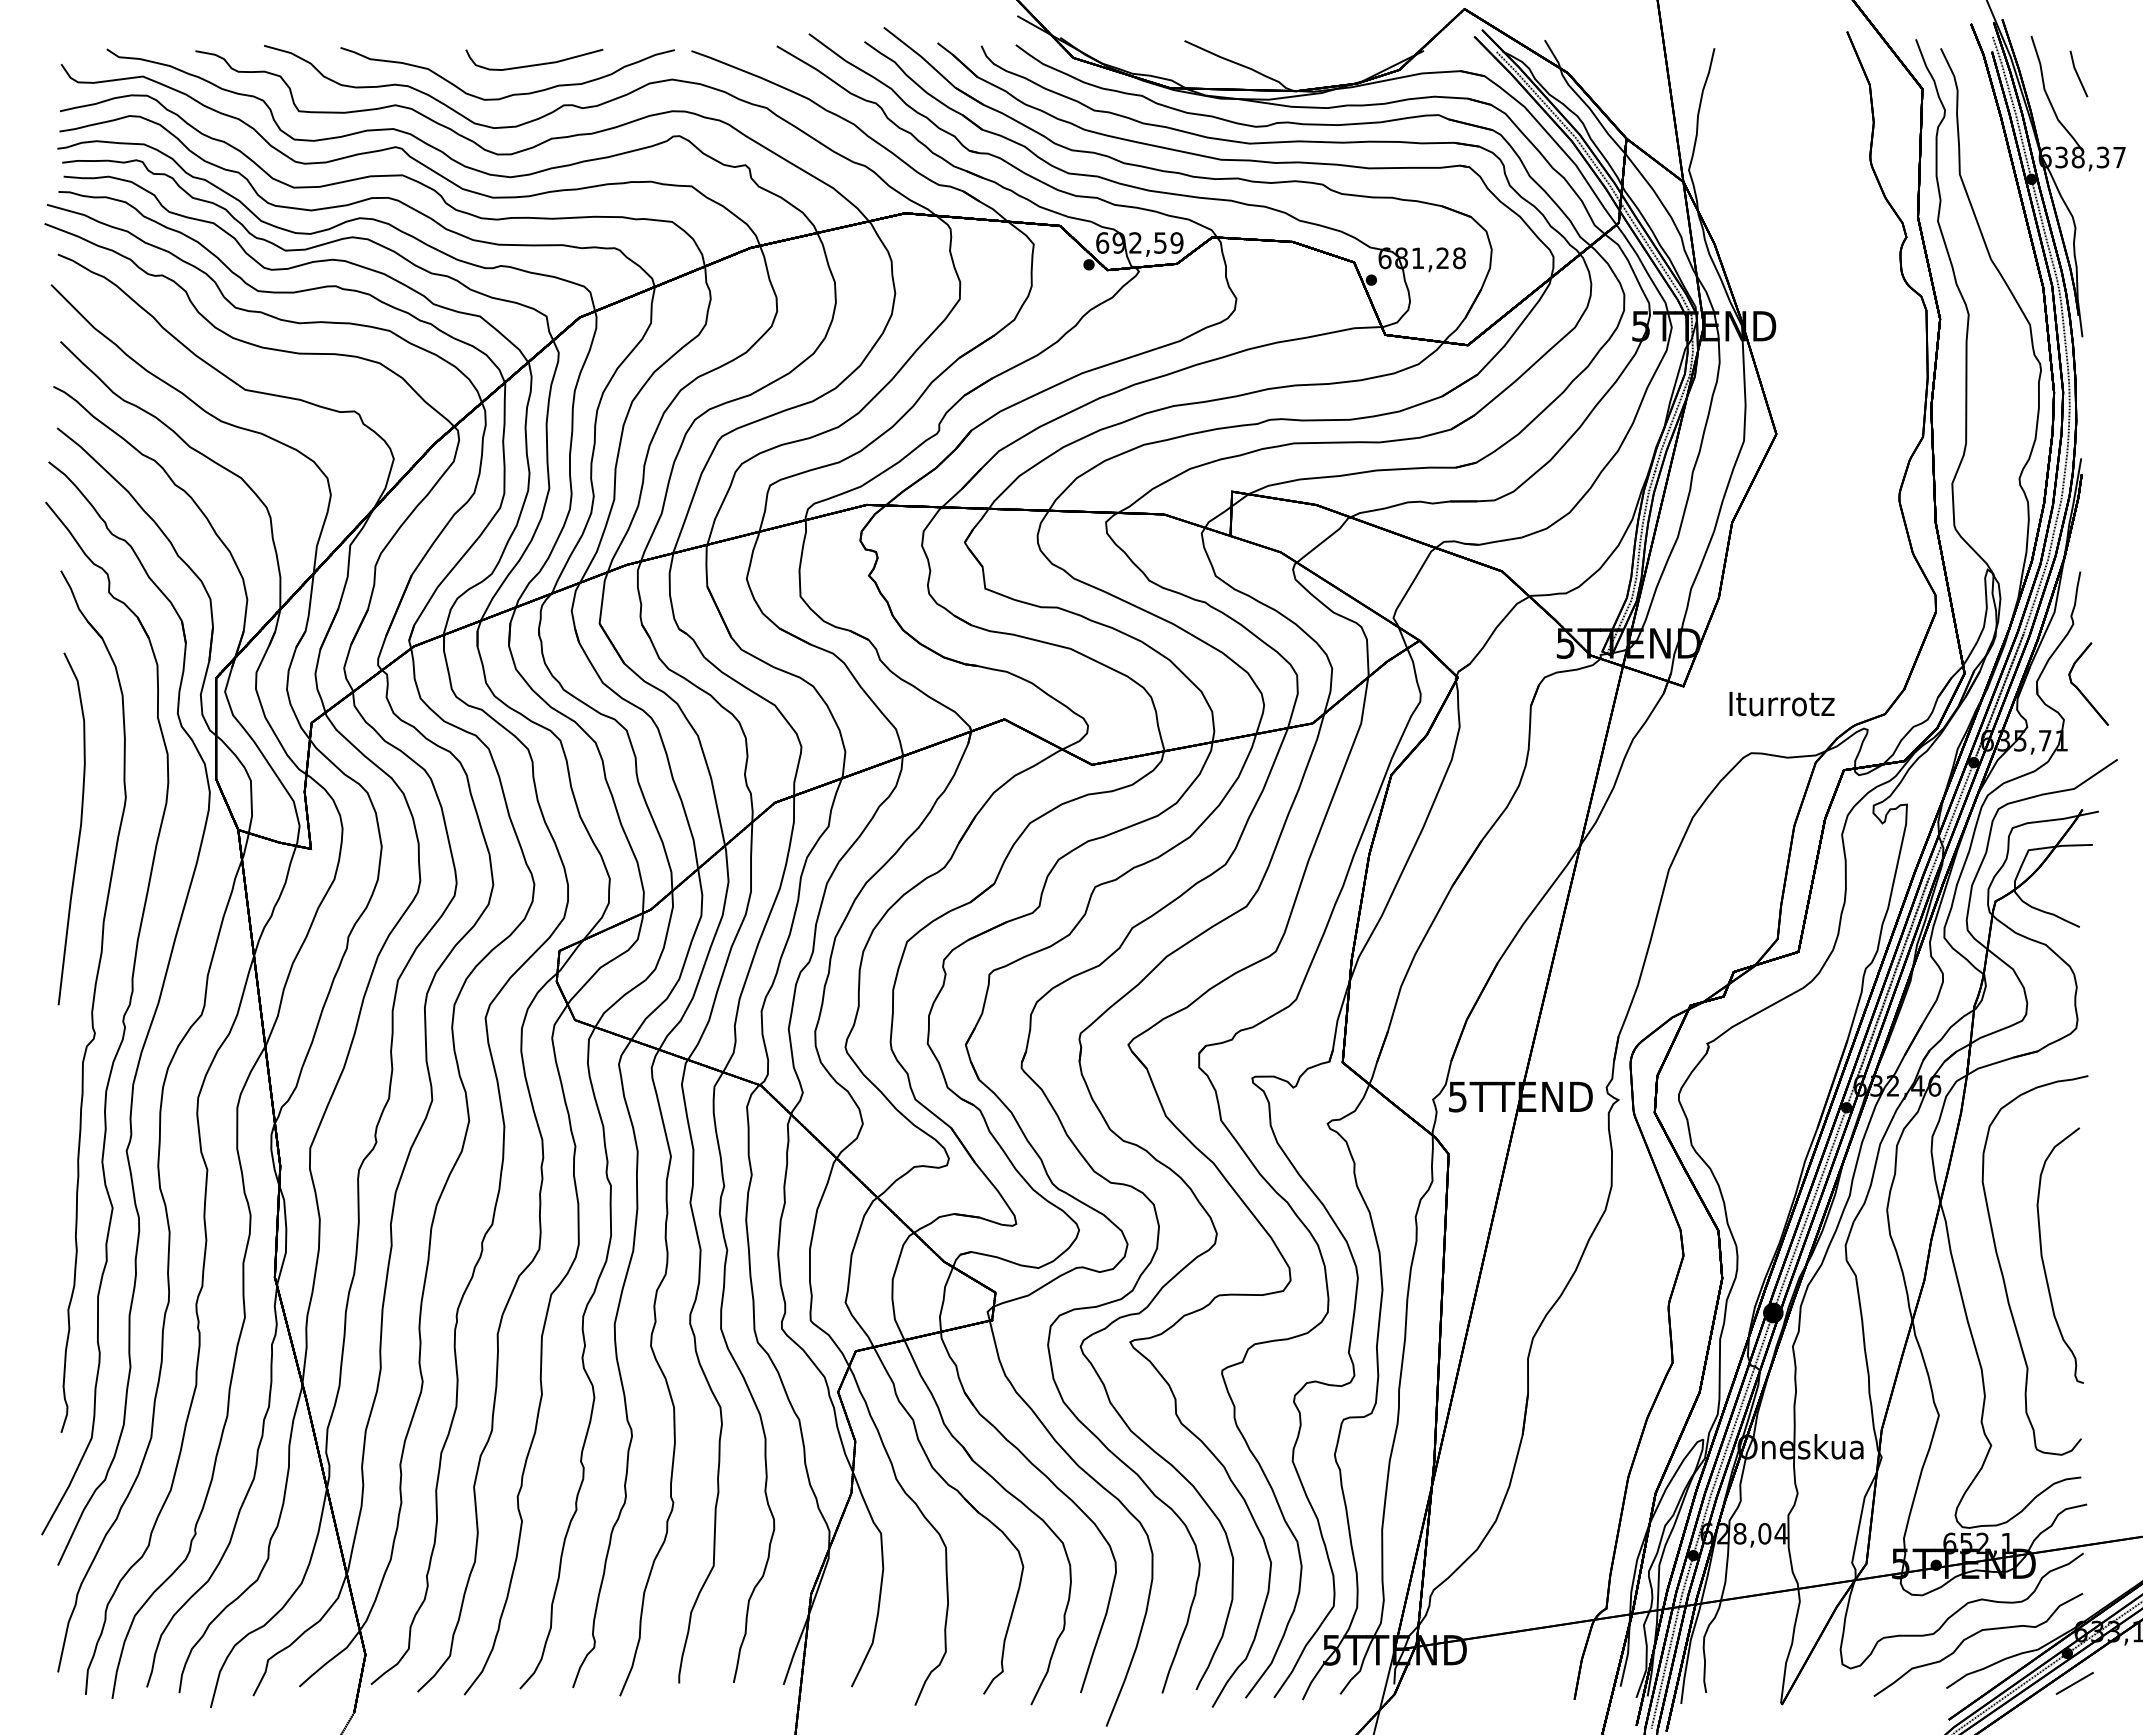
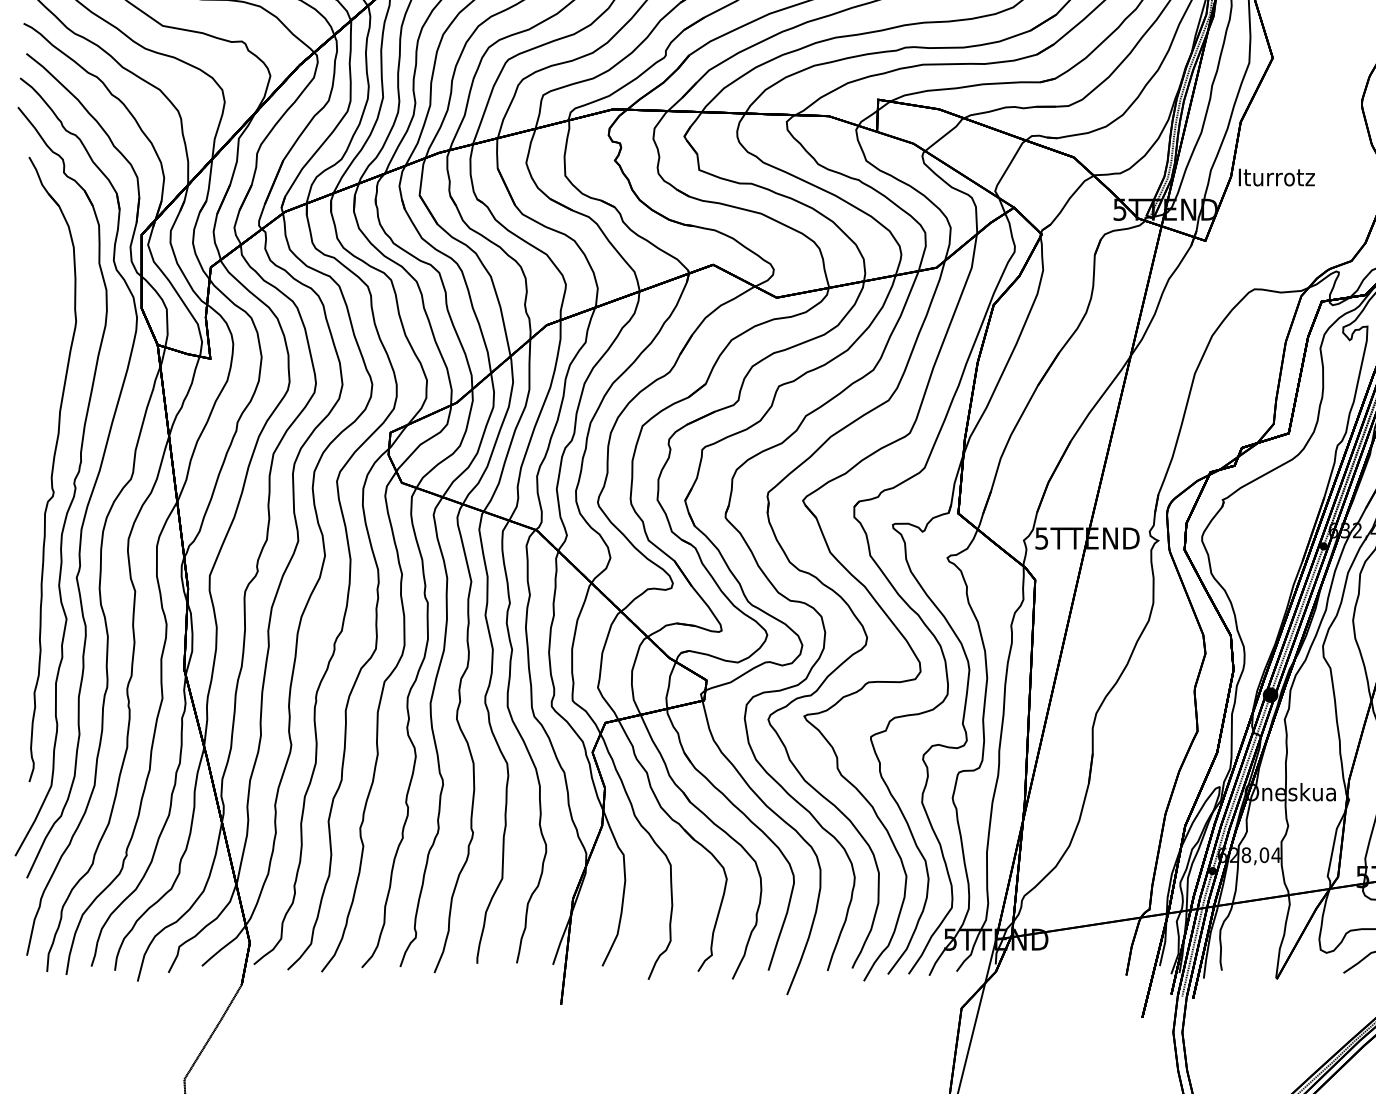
text: (1781, 704) -> (1276, 177), moved
part: (79, 828) -> (42, 343), removed

